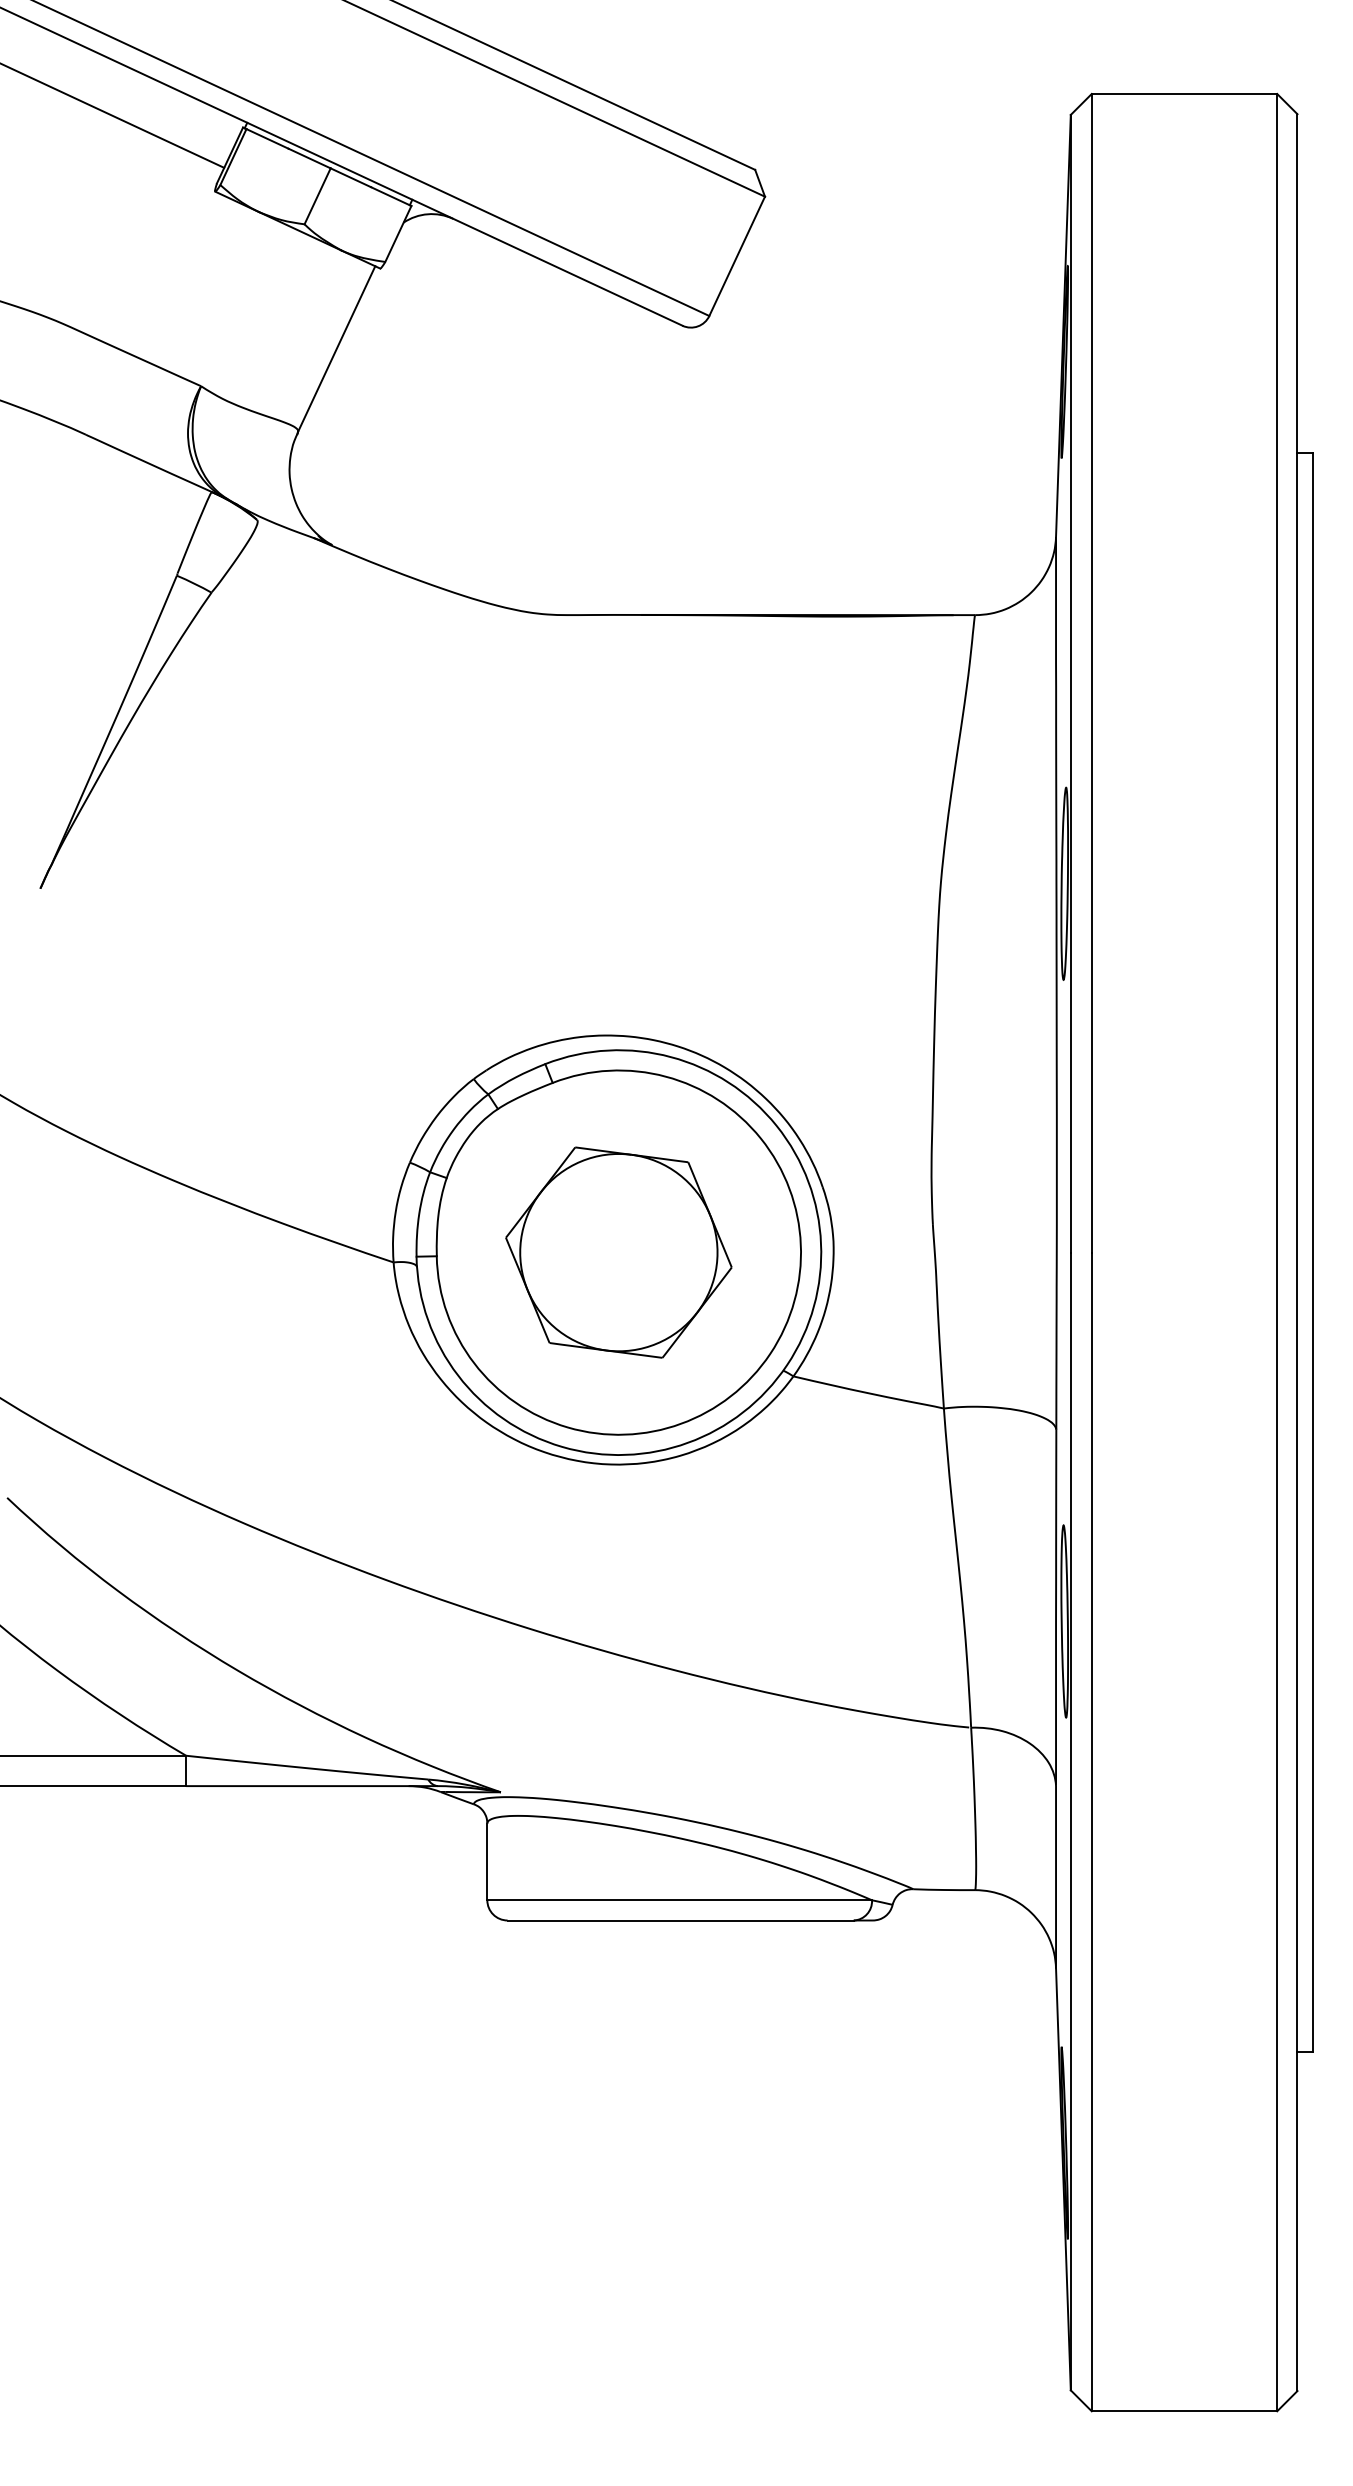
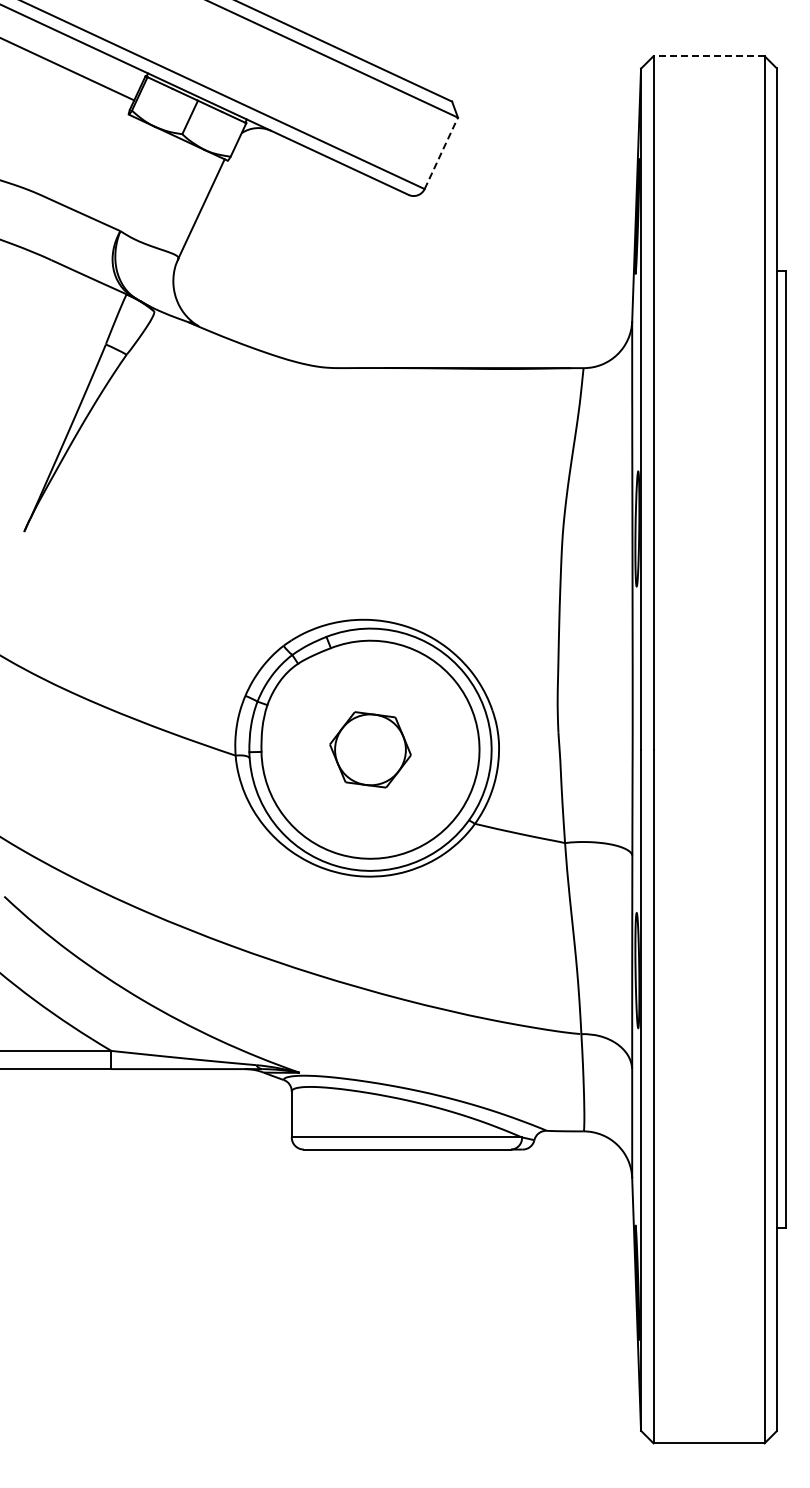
line: (1185, 94) -> (709, 56), solid -> dashed
line: (737, 254) -> (441, 152), solid -> dashed
part: (618, 1252) -> (370, 749), size x0.6

